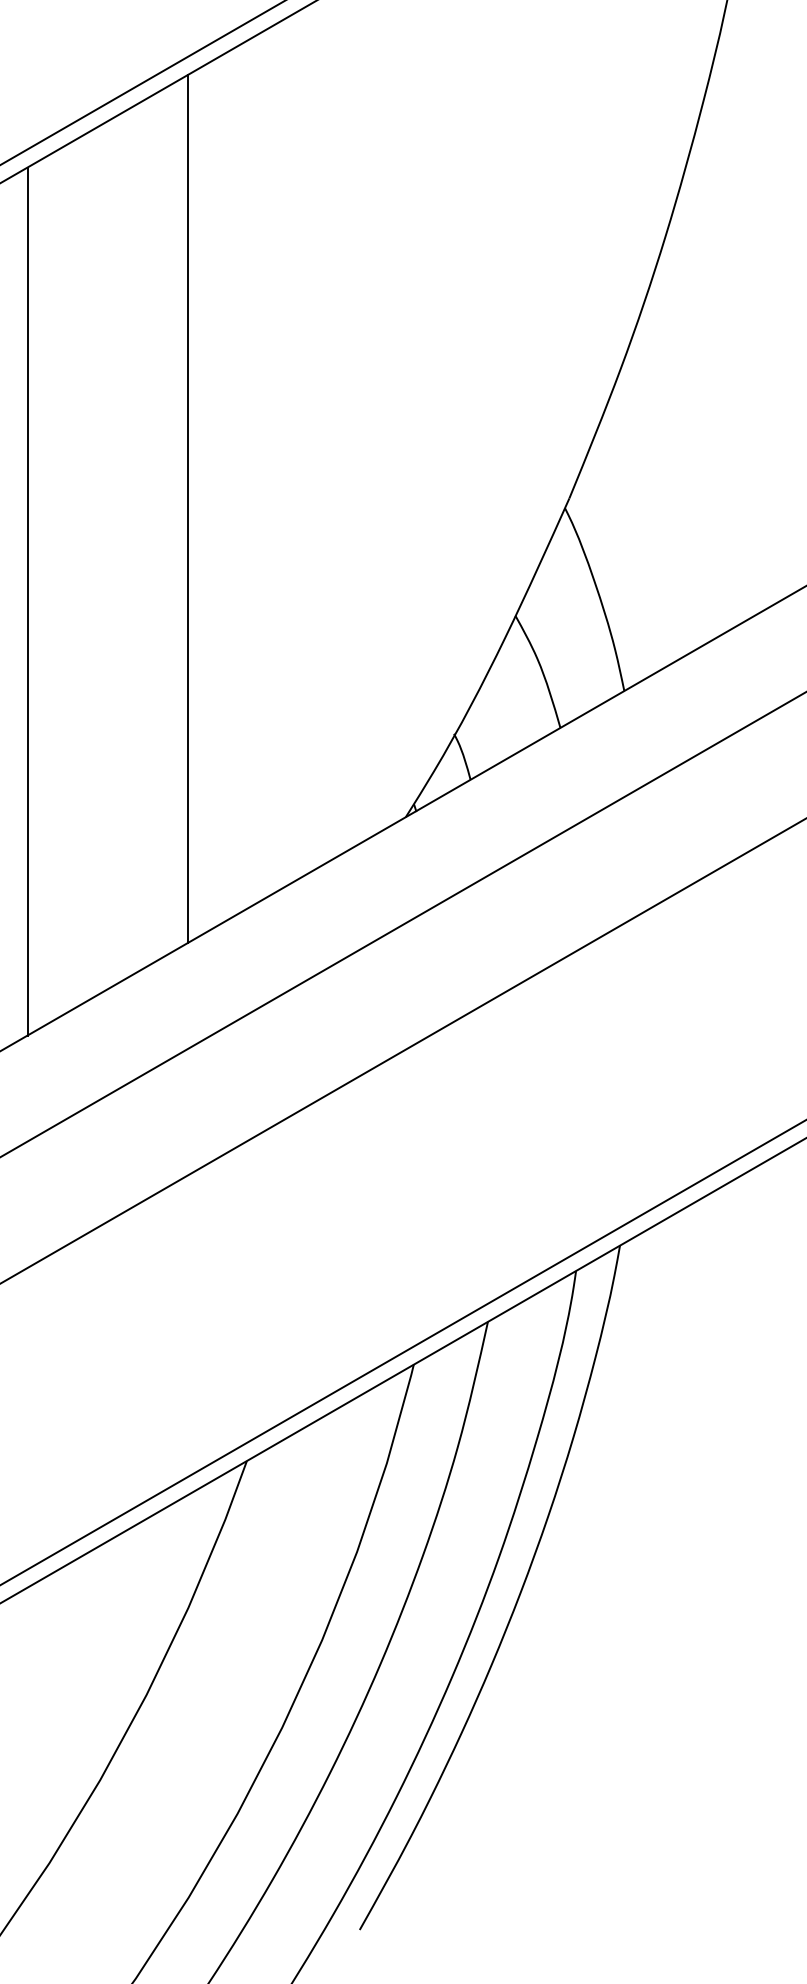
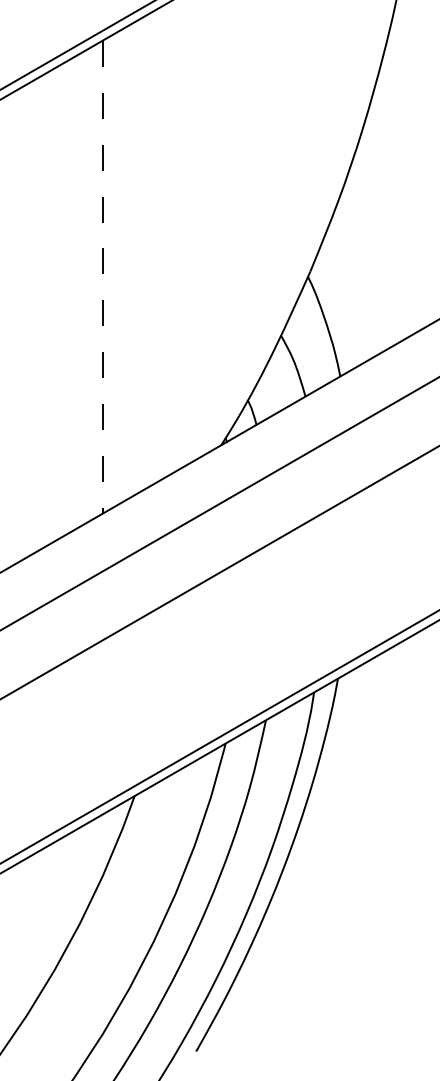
line: (187, 509) -> (102, 277), solid -> dashed
line: (28, 601) -> (15, 327), removed

